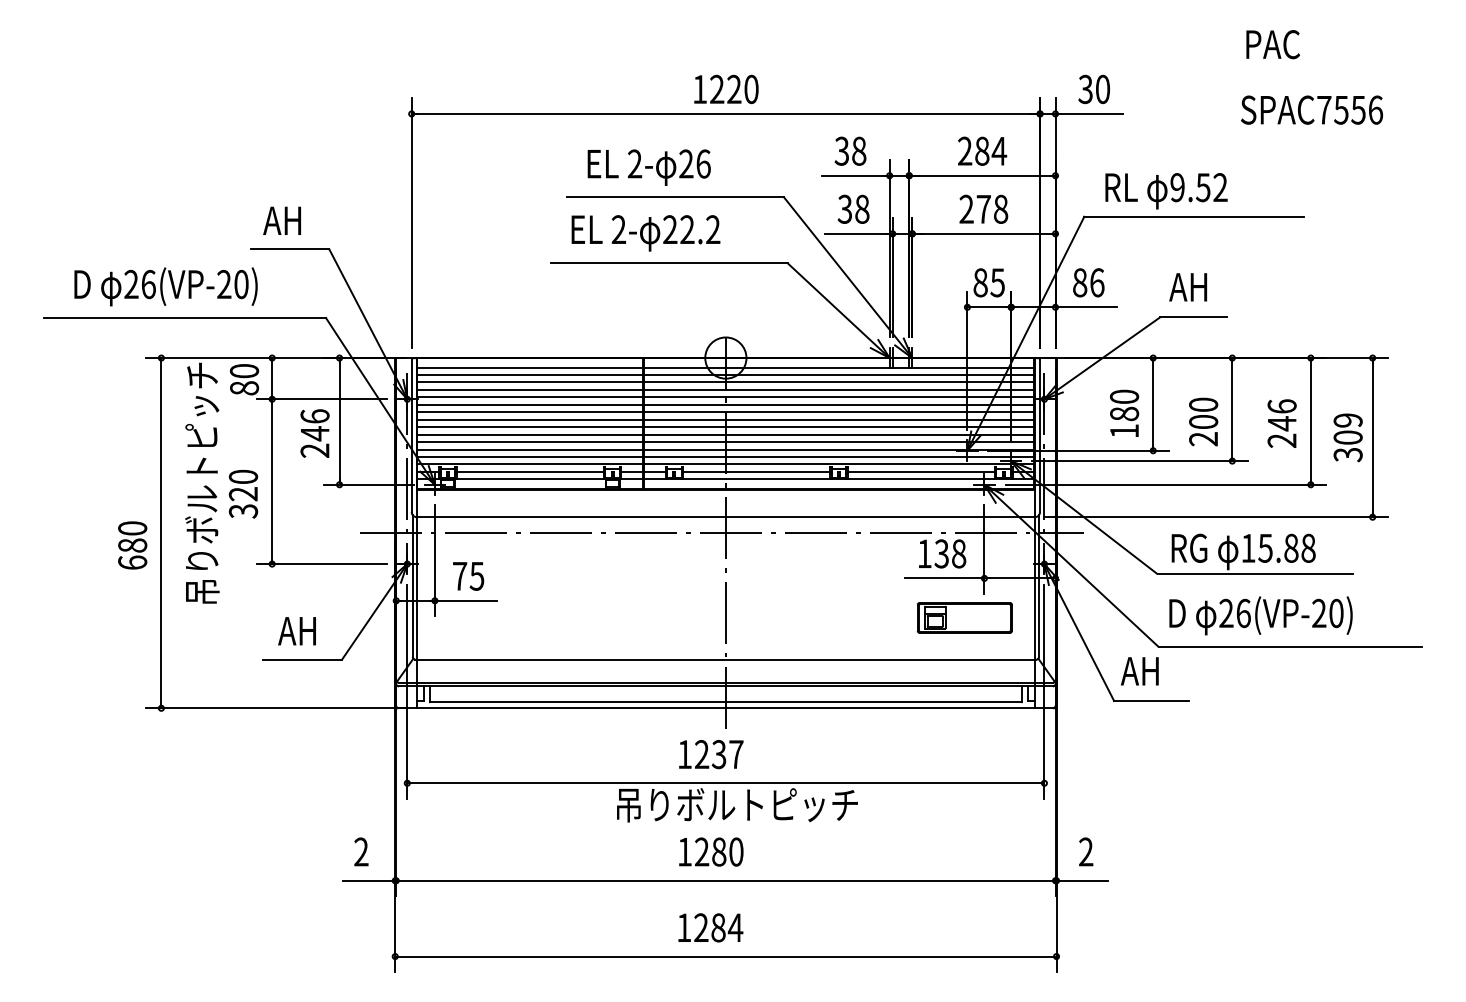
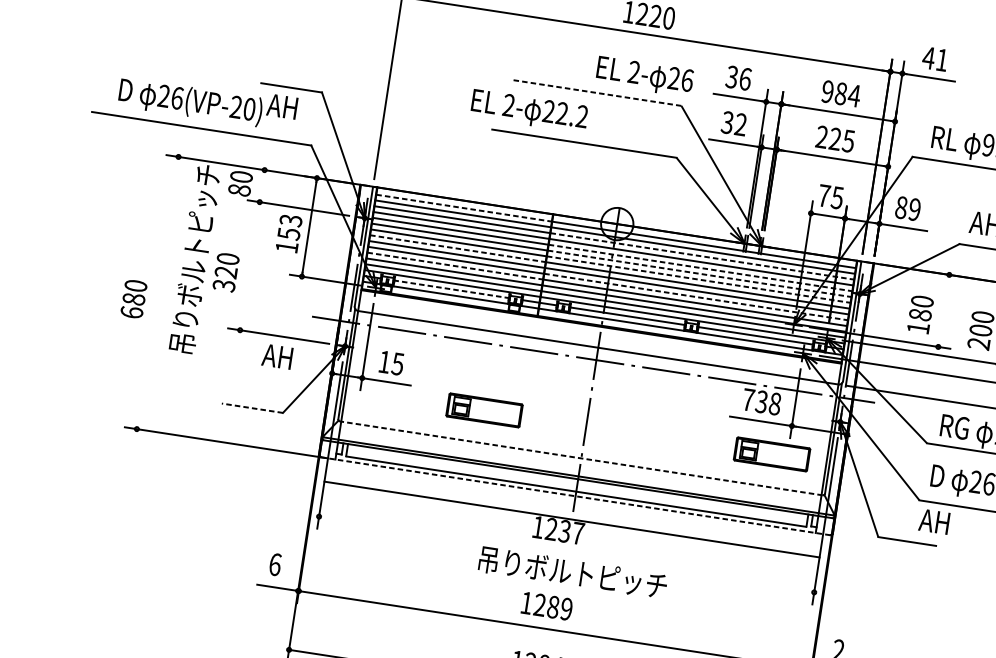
text: (1093, 89) -> (934, 59), 30 -> 41
text: (859, 150) -> (745, 78), 38 -> 36
text: (965, 151) -> (828, 92), 284 -> 984
text: (648, 167) -> (644, 76), moved
line: (675, 197) -> (597, 93), solid -> dashed
text: (862, 208) -> (741, 124), 38 -> 32
text: (992, 208) -> (842, 139), 278 -> 225
text: (281, 220) -> (281, 106), moved
text: (645, 233) -> (529, 111), moved
text: (980, 282) -> (824, 195), 85 -> 75
text: (1097, 282) -> (915, 209), 86 -> 89
line: (530, 367) -> (464, 208), solid -> dashed
line: (839, 382) -> (702, 256), solid -> dashed
line: (839, 397) -> (700, 268), solid -> dashed
line: (839, 404) -> (700, 273), solid -> dashed
line: (1153, 404) -> (944, 311), removed
line: (839, 412) -> (699, 279), solid -> dashed
line: (530, 419) -> (458, 248), solid -> dashed
text: (314, 433) -> (288, 233), 246 -> 153
line: (839, 434) -> (696, 296), solid -> dashed
line: (530, 442) -> (455, 266), solid -> dashed
line: (272, 461) -> (252, 250), removed
line: (529, 471) -> (451, 288), solid -> dashed
line: (161, 533) -> (157, 293), removed
text: (924, 553) -> (748, 399), 138 -> 738
text: (460, 576) -> (385, 362), 75 -> 15
part: (594, 617) -> (484, 410), added
text: (296, 631) -> (276, 356), moved
line: (302, 659) -> (252, 407), solid -> dashed
line: (725, 659) -> (581, 458), solid -> dashed
text: (1139, 671) -> (934, 521), moved
line: (725, 708) -> (575, 496), solid -> dashed
line: (725, 783) -> (571, 519), moved
text: (361, 851) -> (275, 564), 2 -> 6
text: (736, 851) -> (566, 608), 1280 -> 1289

